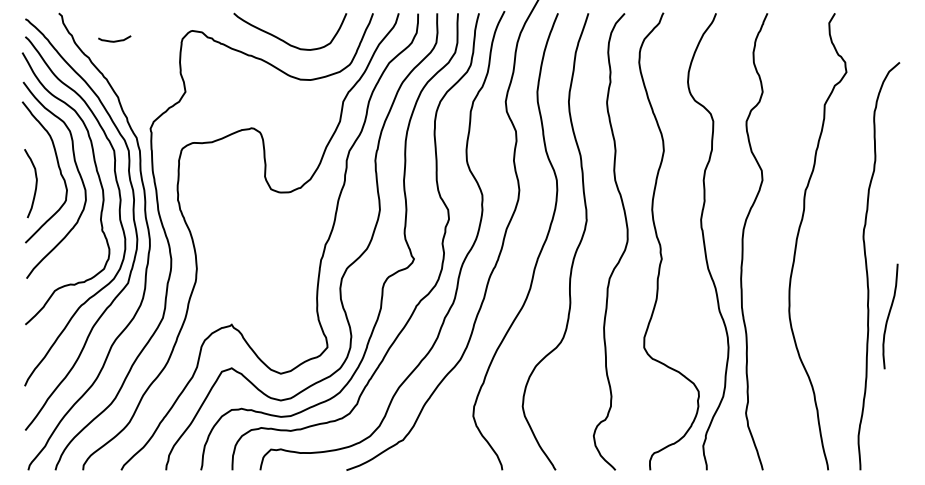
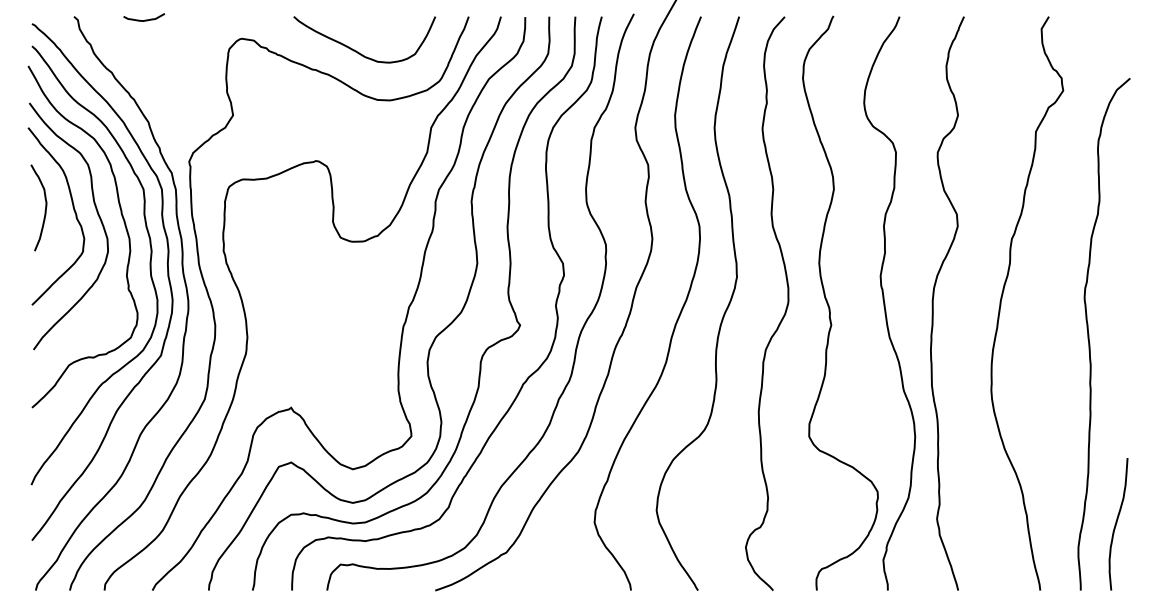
curve: (114, 40) -> (143, 19), moved
curve: (35, 183) -> (44, 207), moved
curve: (889, 316) -> (1117, 524), moved

